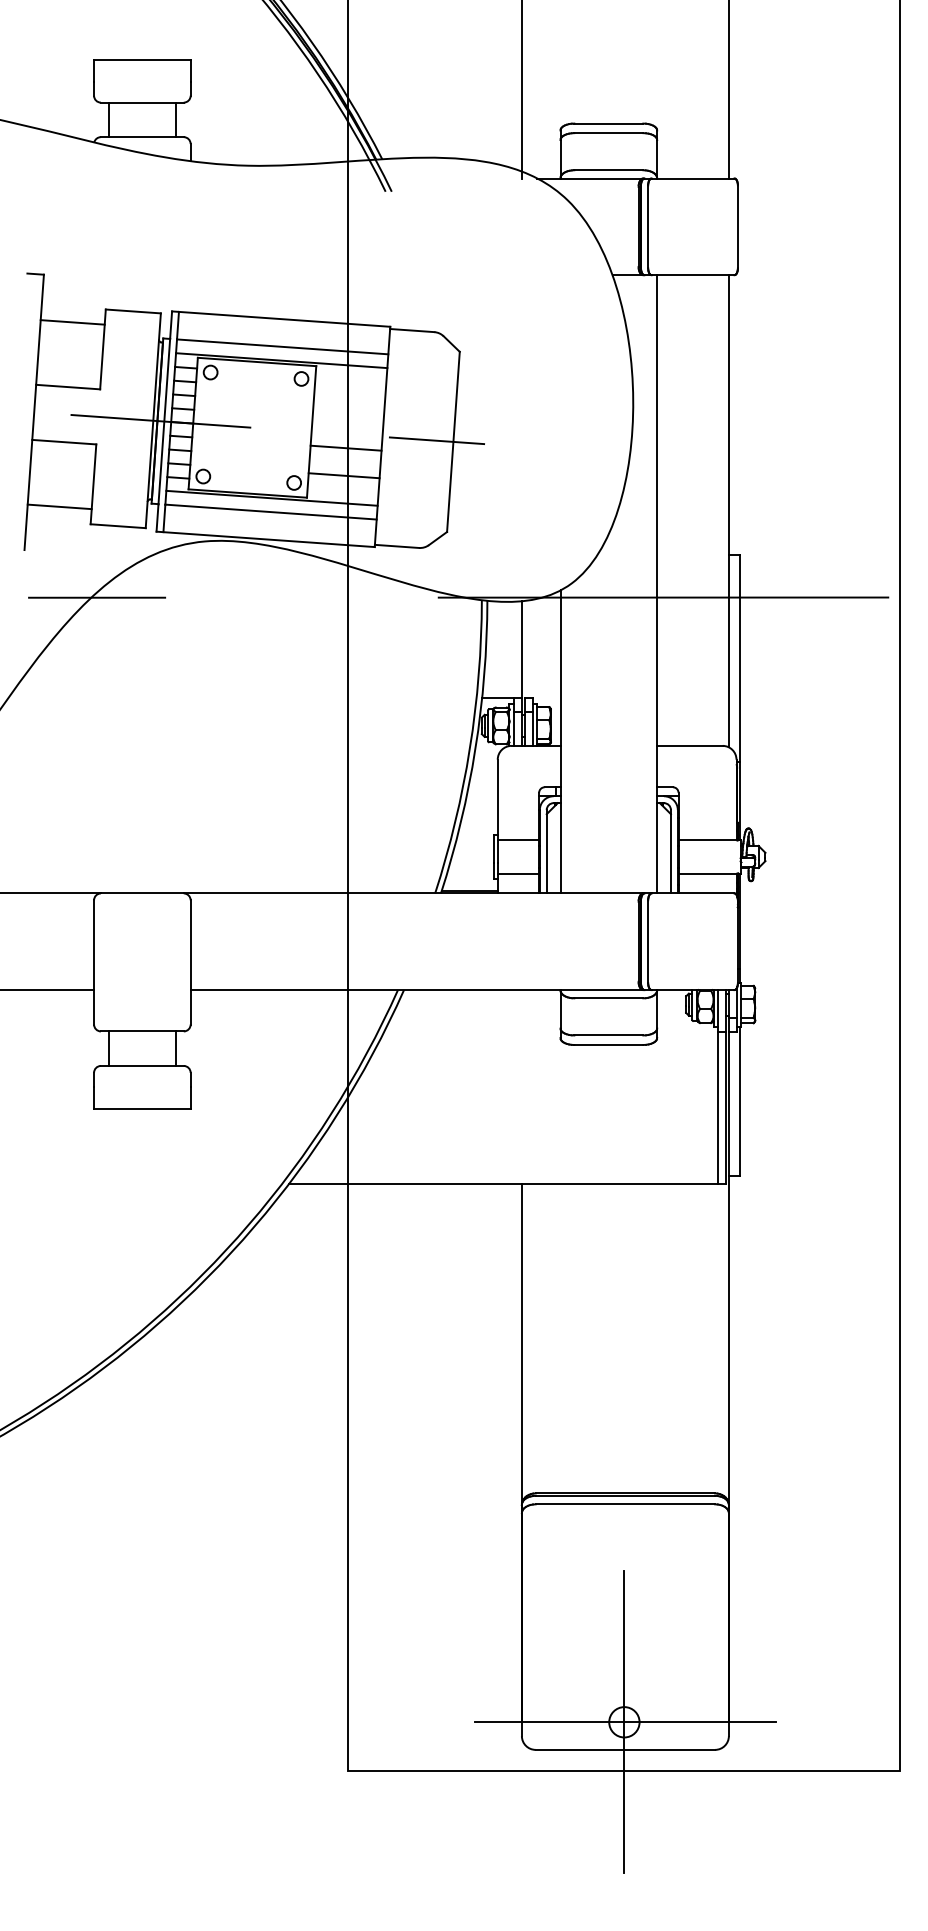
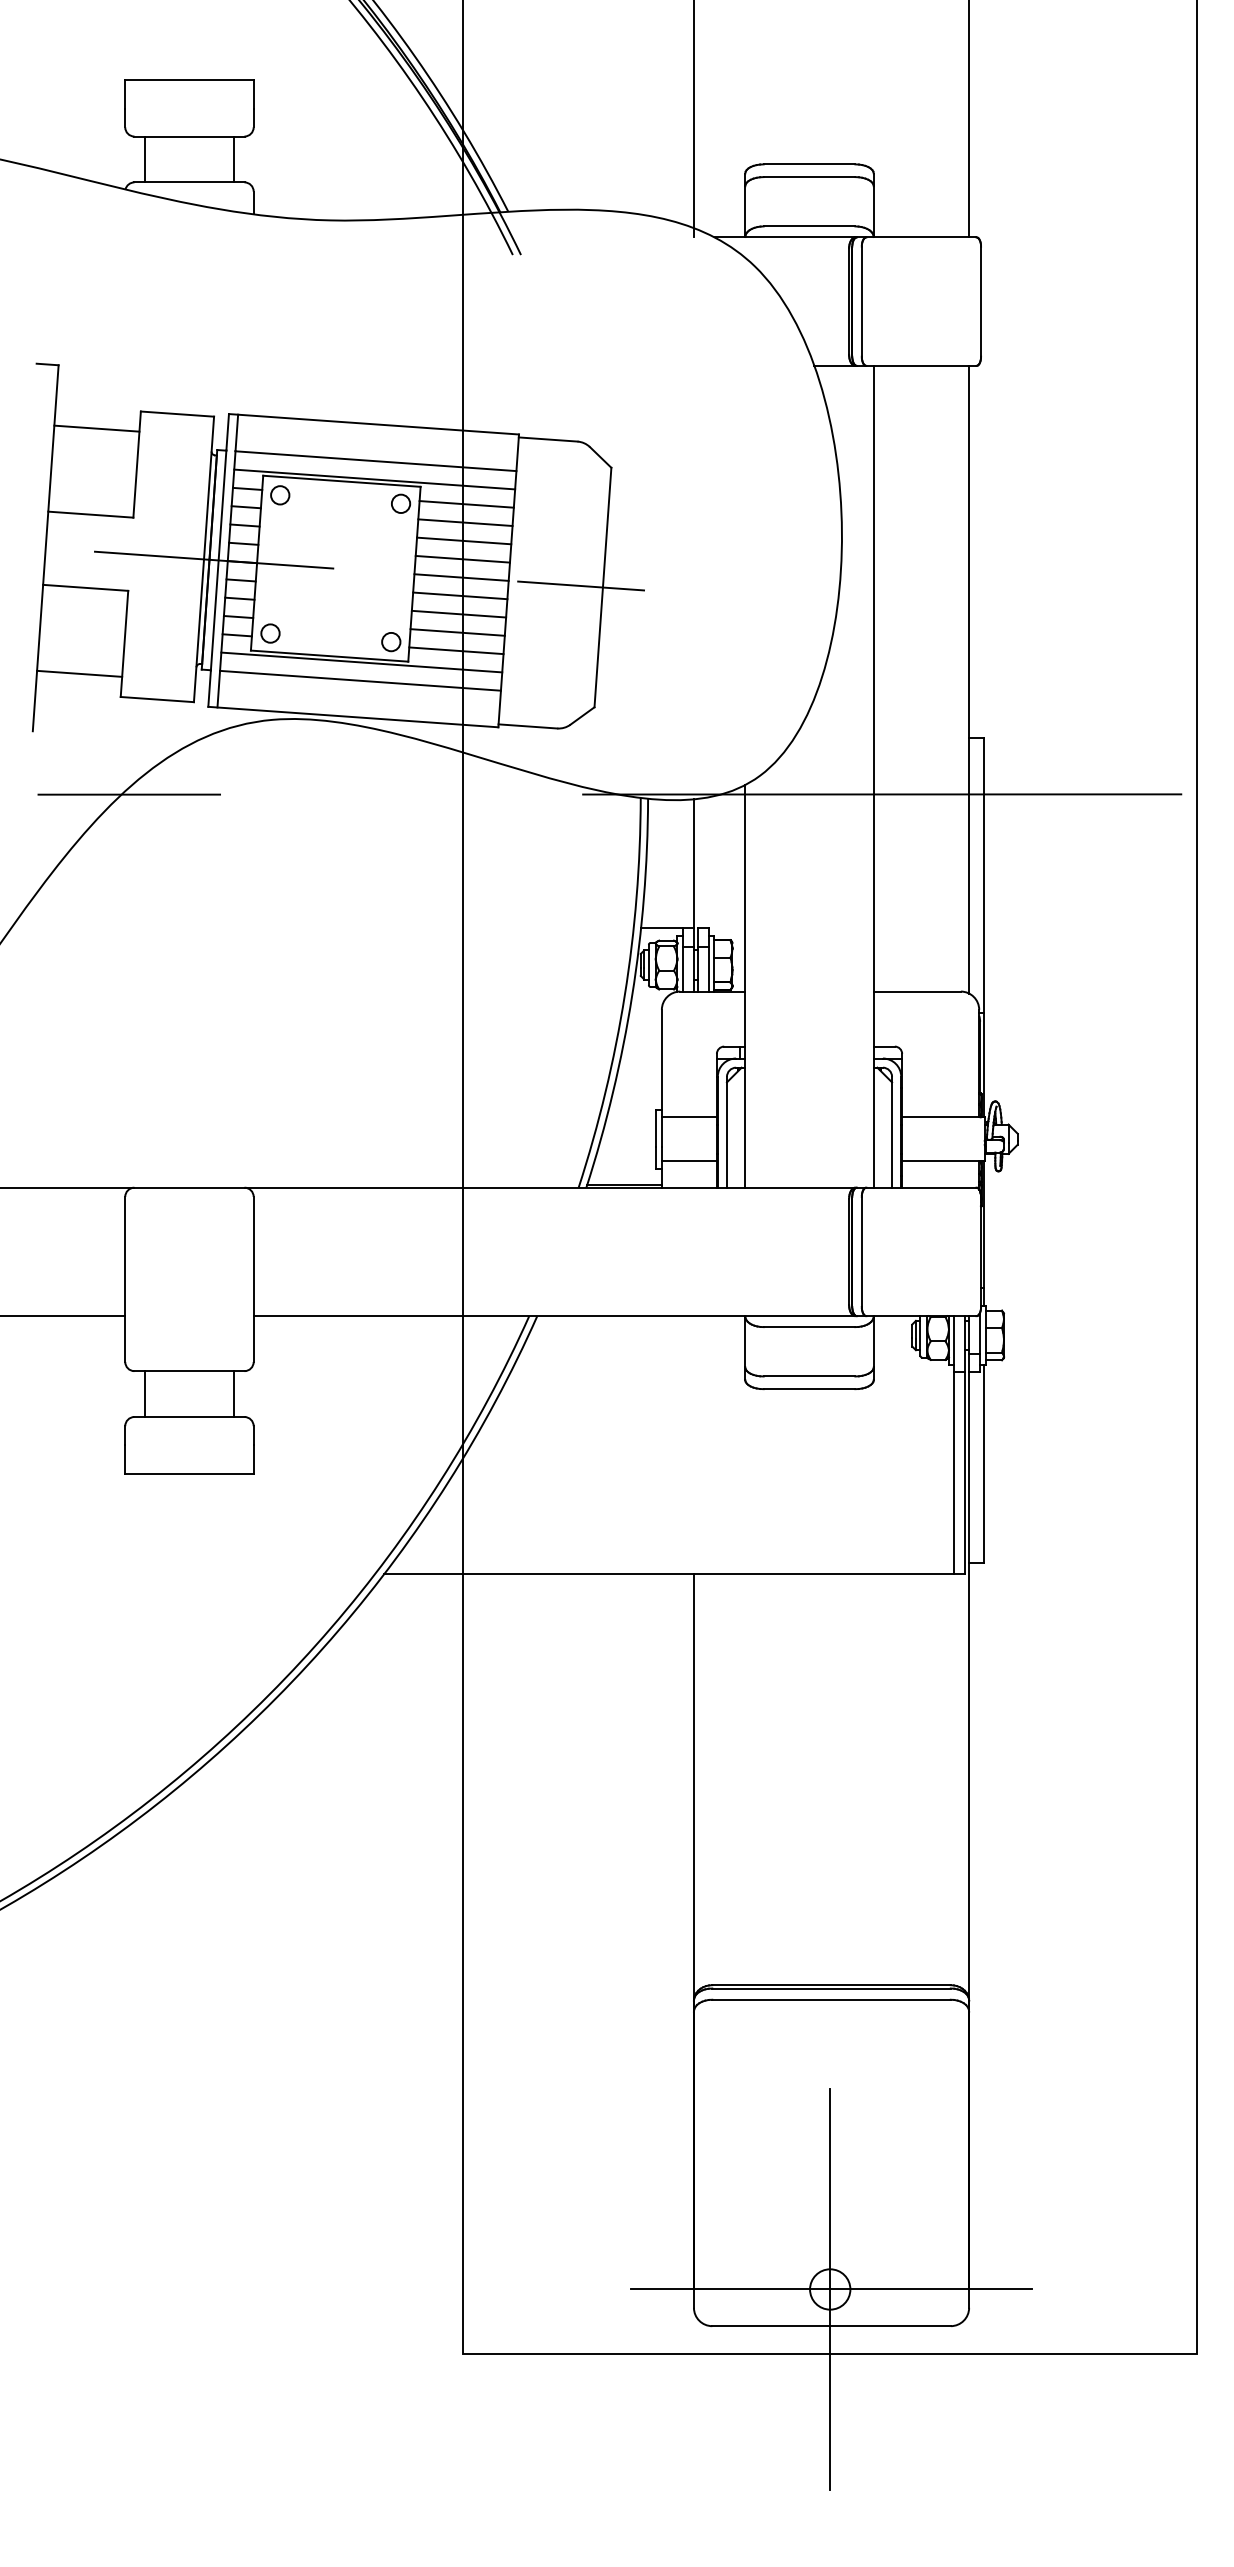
line: (350, 379) -> (466, 504), added
line: (350, 392) -> (465, 522), added
line: (349, 406) -> (464, 540), added
line: (347, 420) -> (462, 558), added
line: (347, 434) -> (461, 577), added
line: (344, 461) -> (458, 613), added
line: (343, 489) -> (456, 650), added

